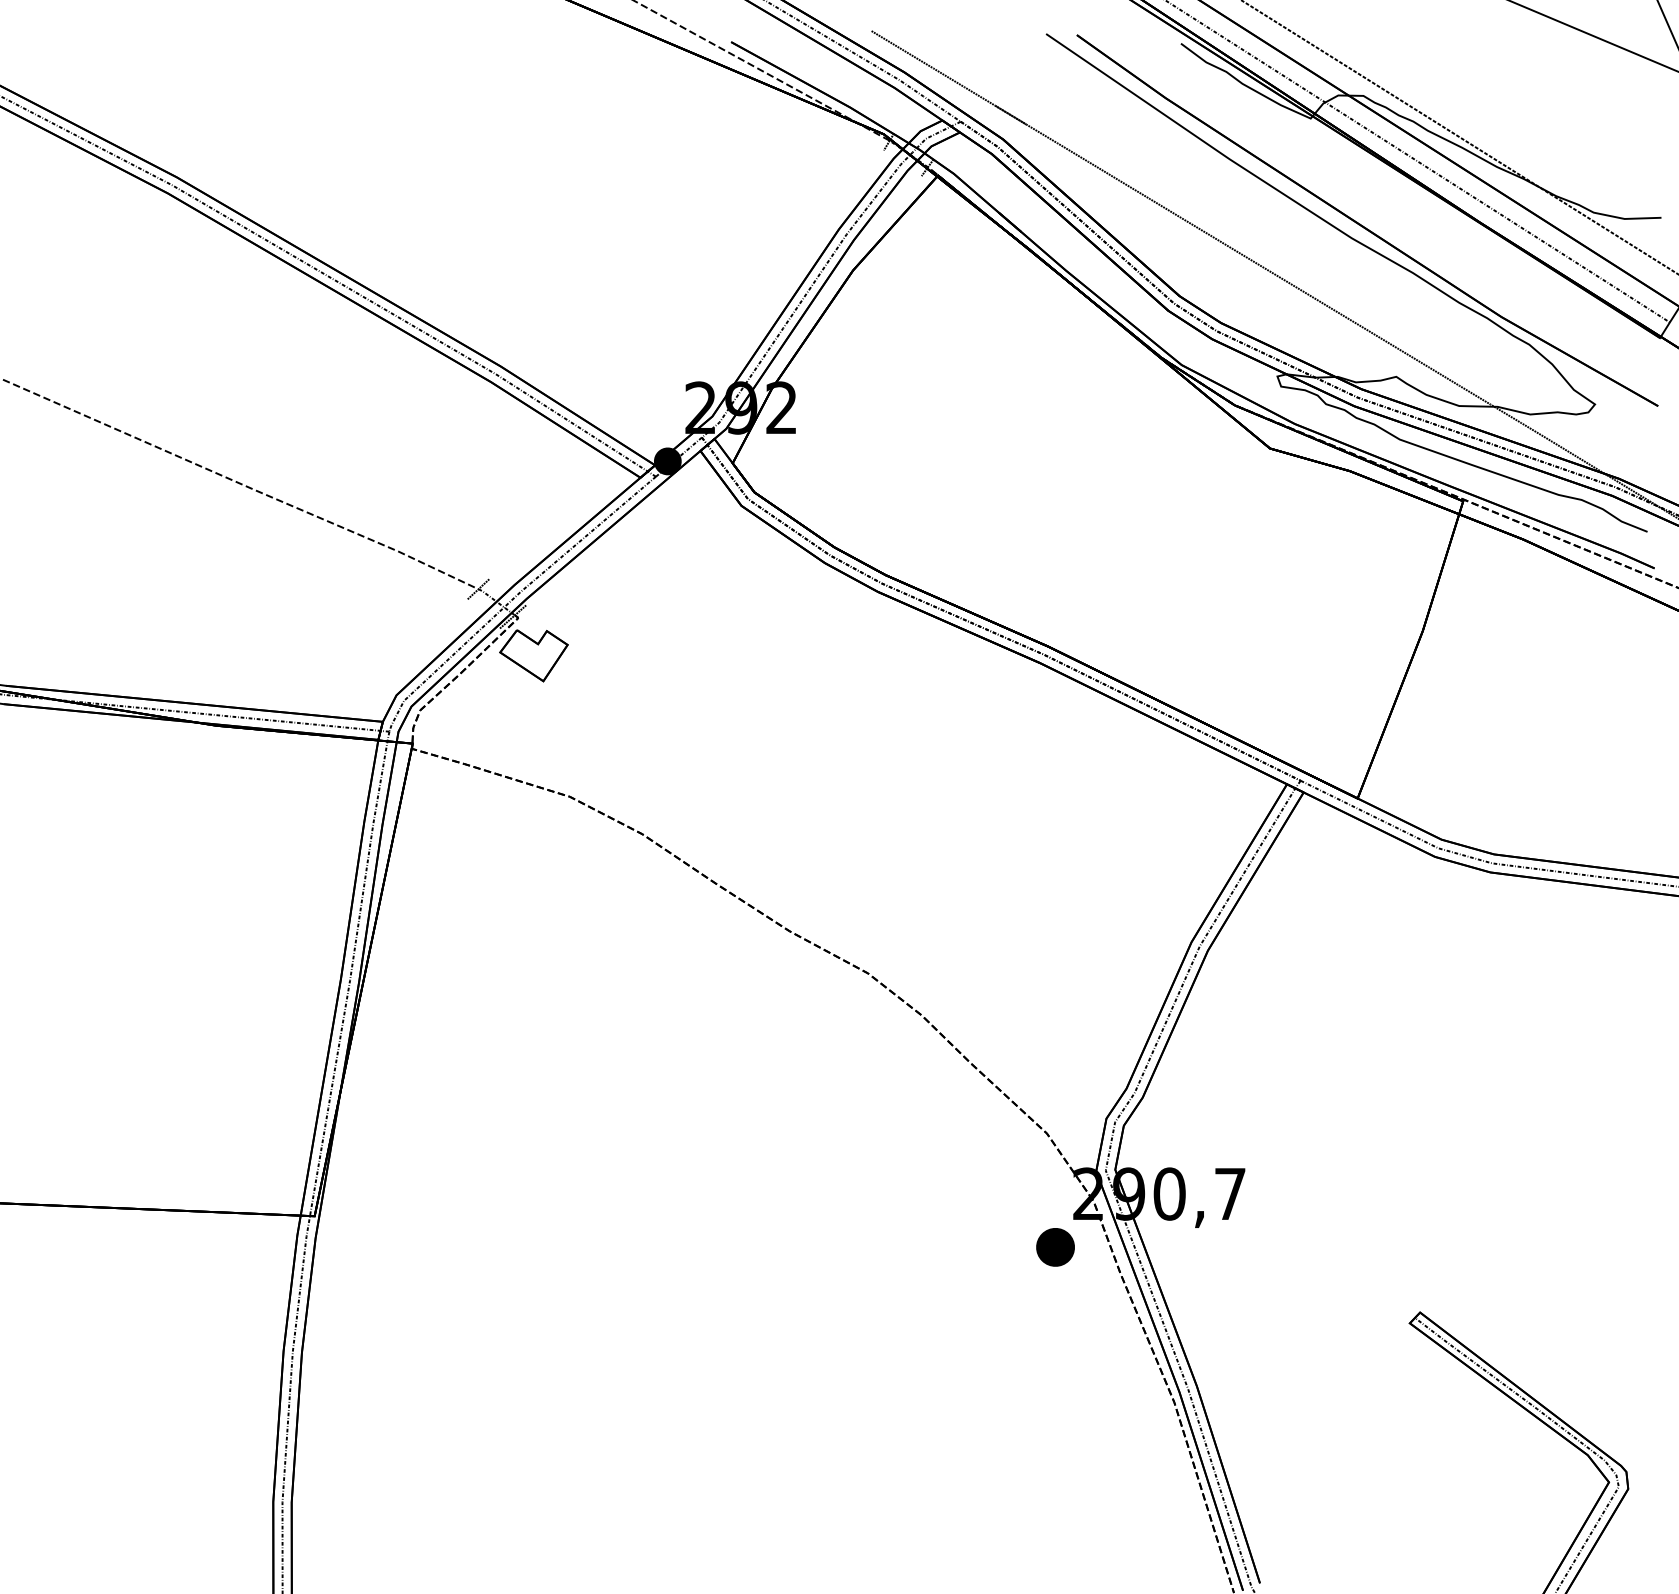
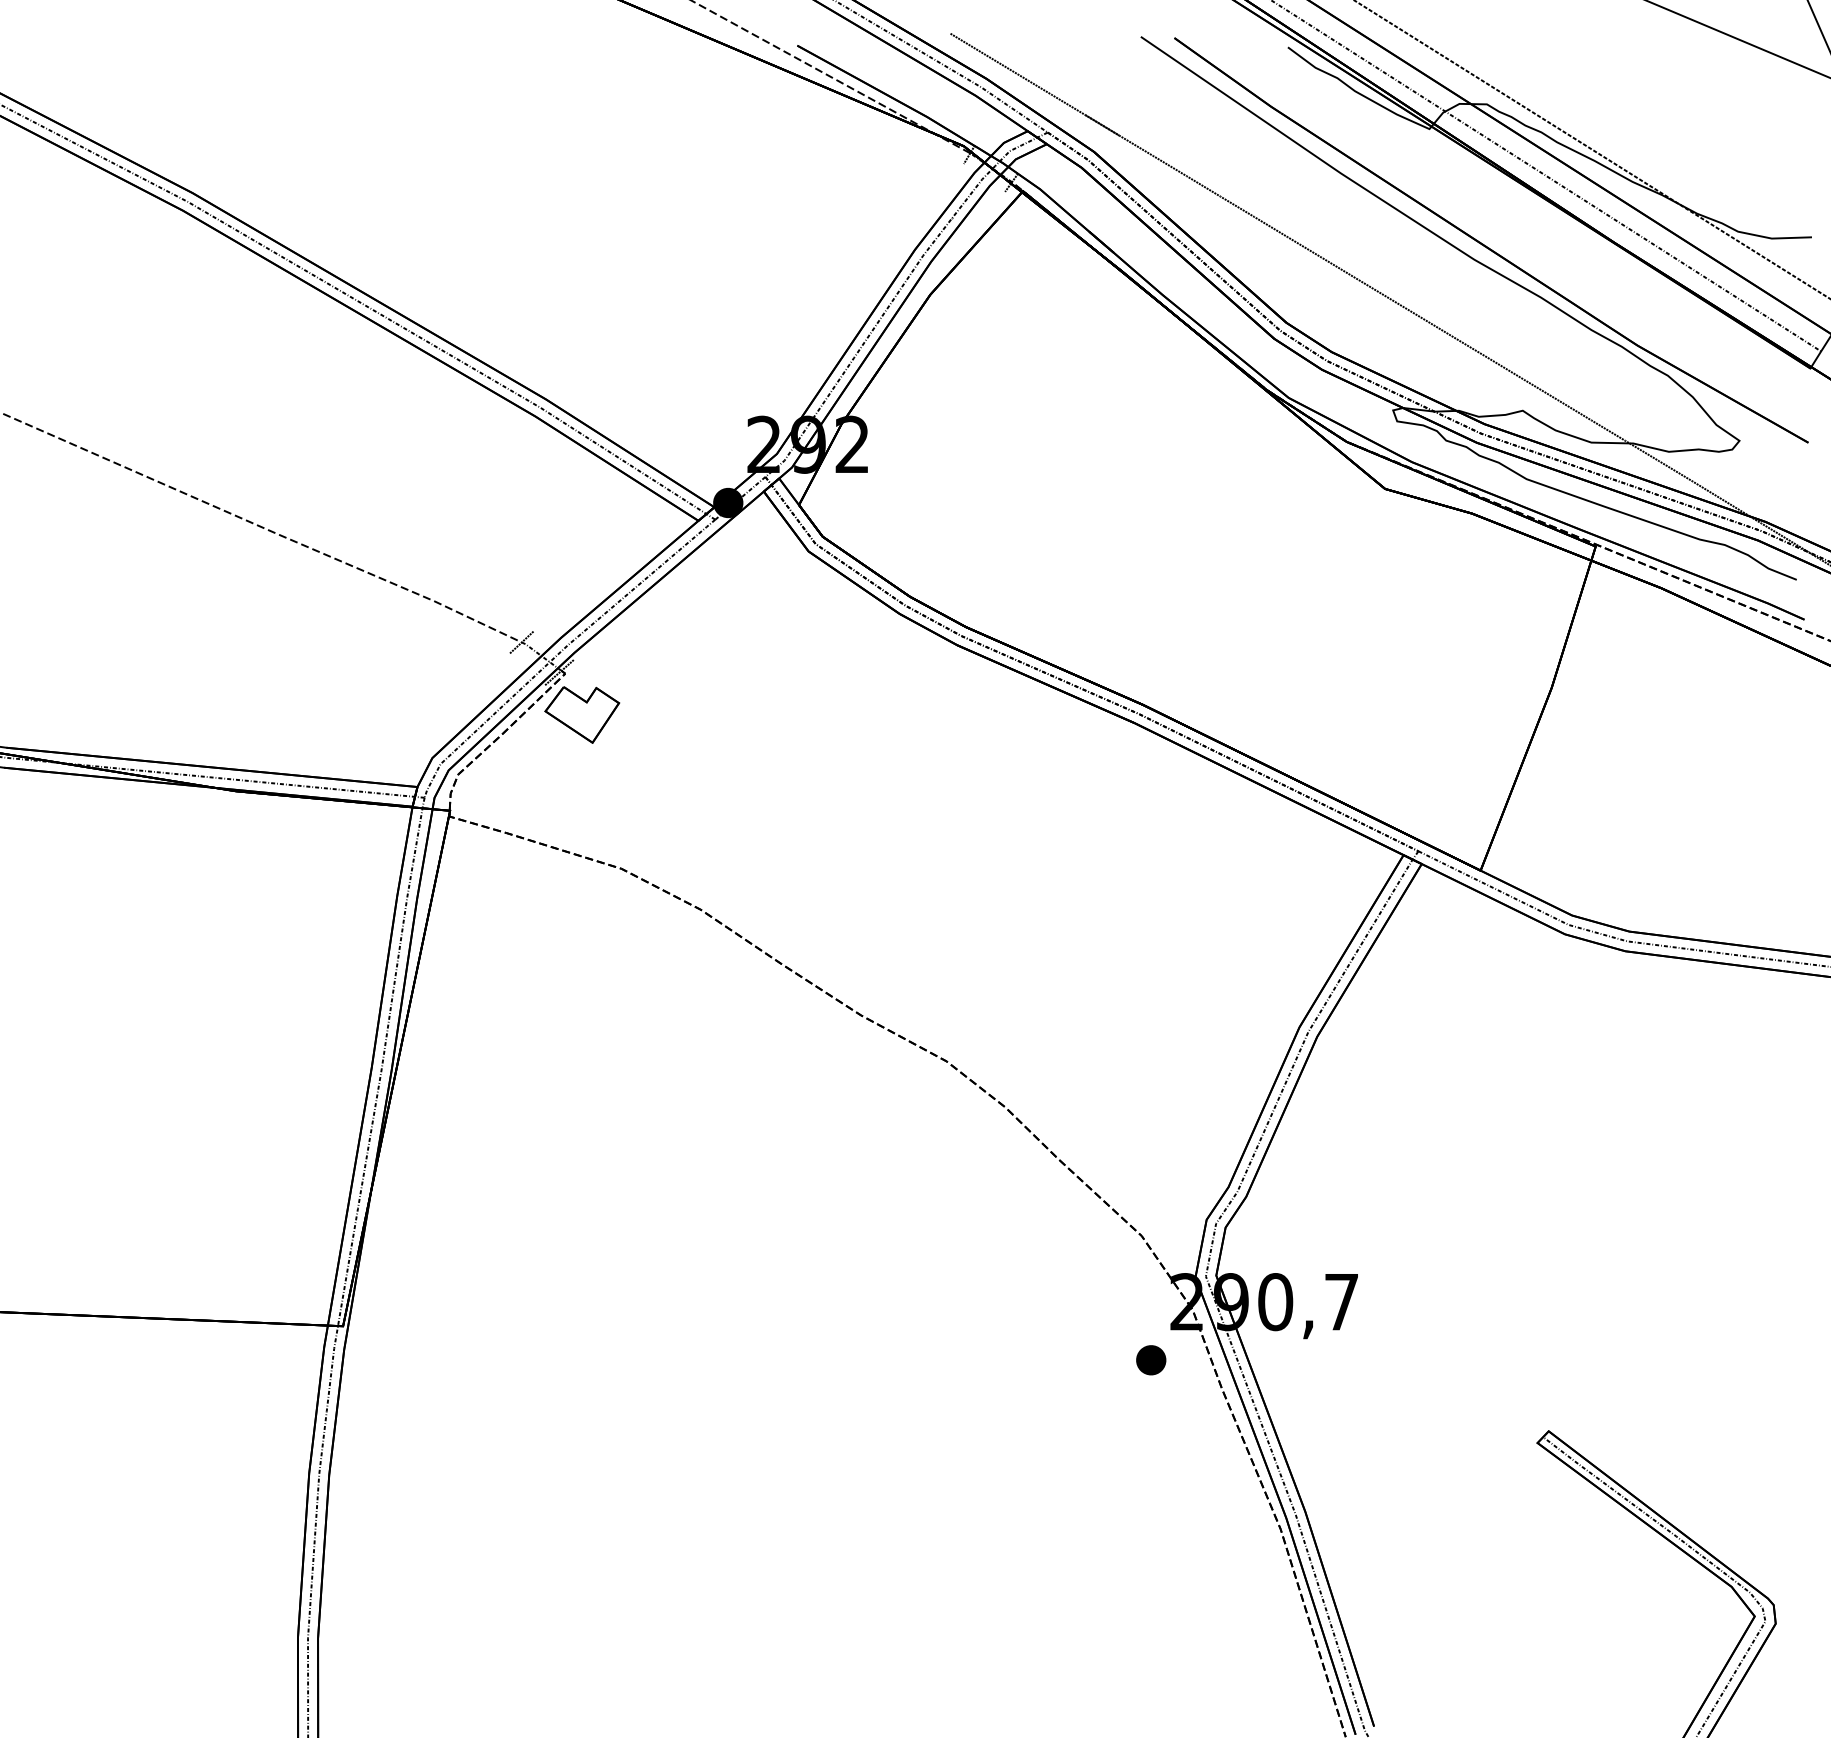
part: (1055, 1247) -> (1151, 1360), size x0.71

